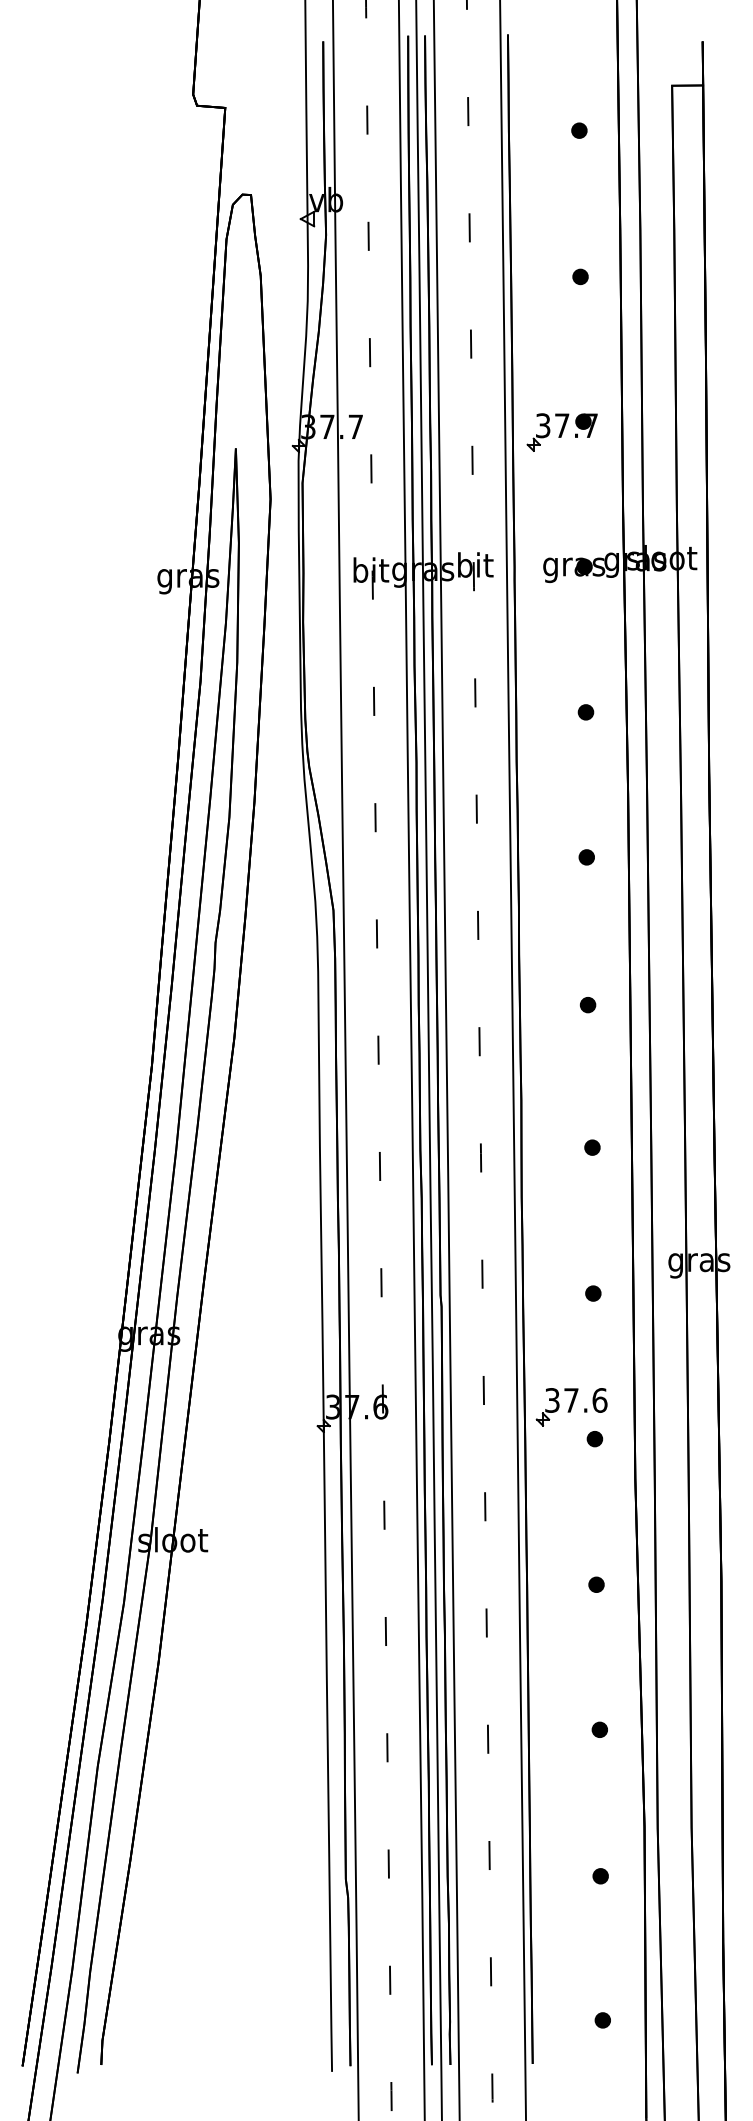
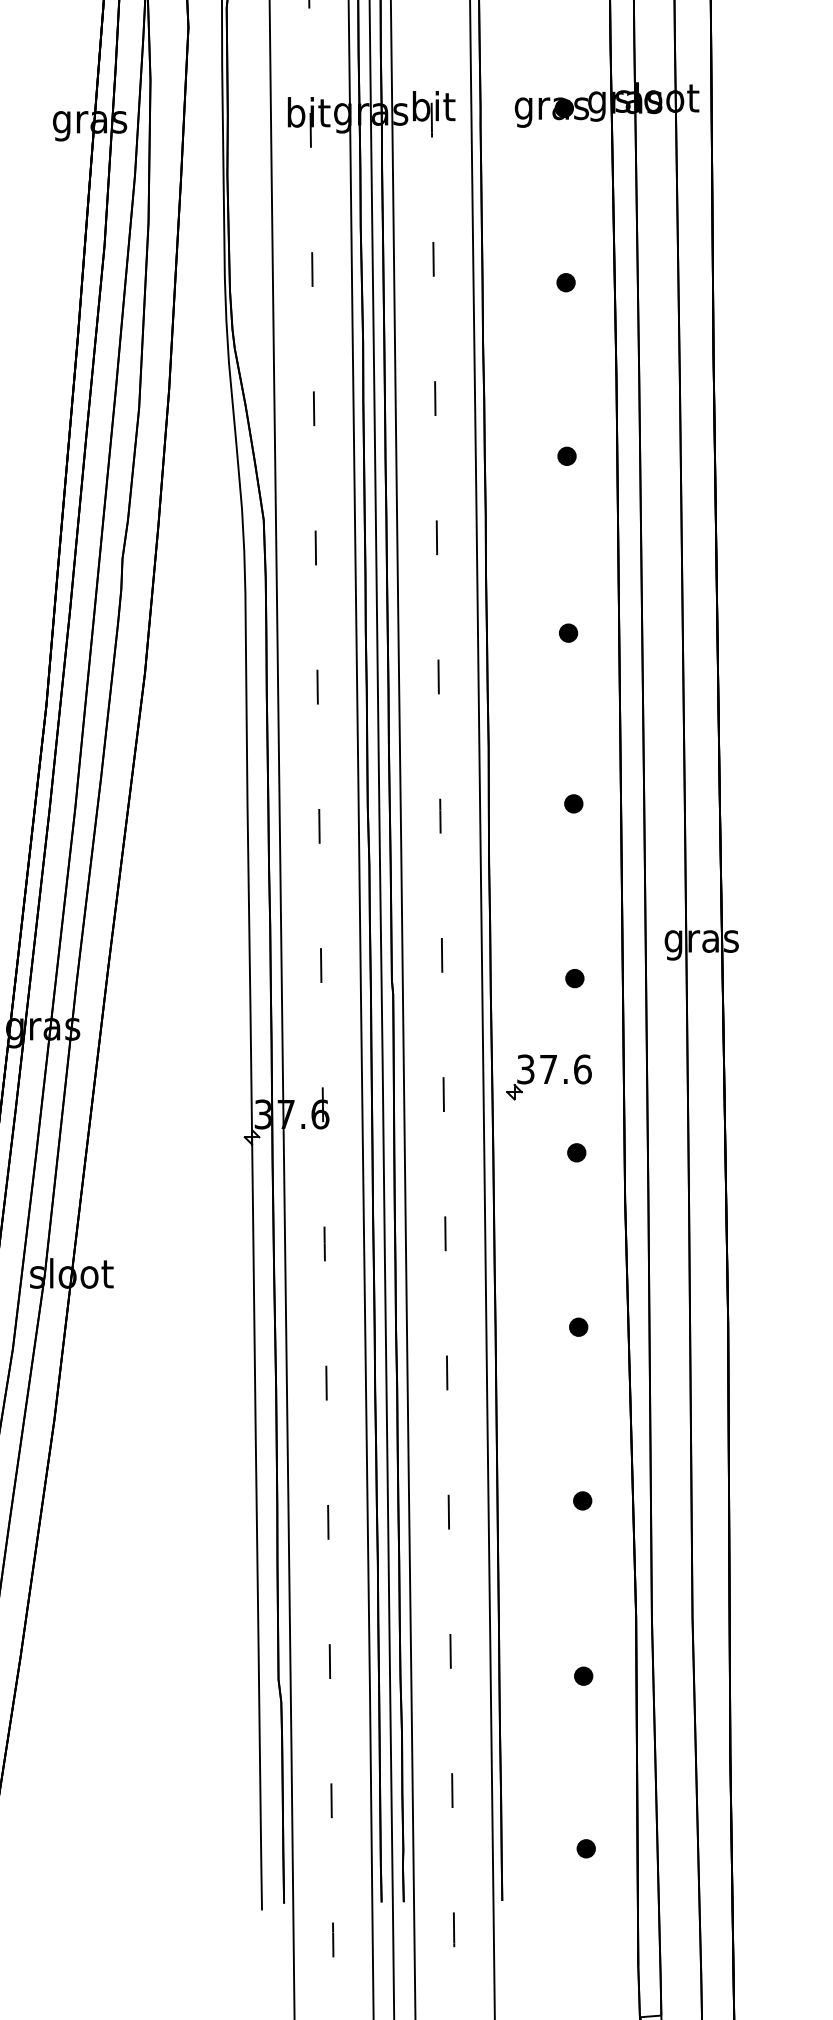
part: (571, 1407) -> (548, 1077), moved

